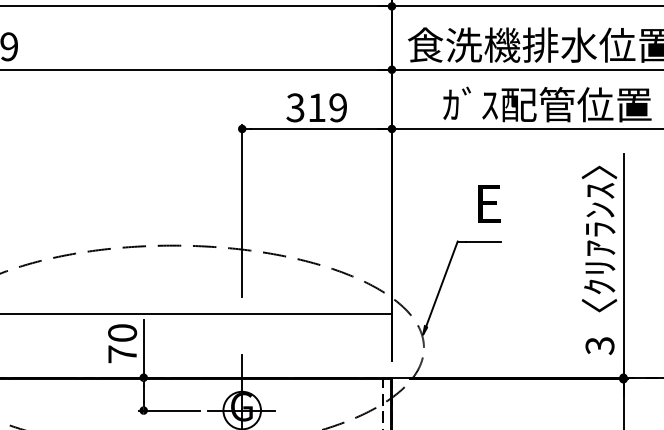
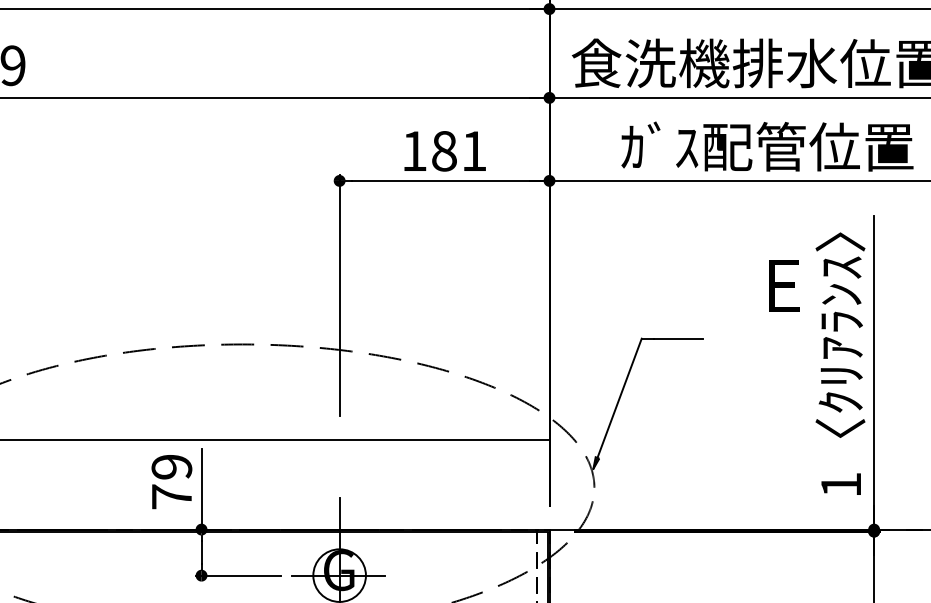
text: (316, 107) -> (443, 150), 319 -> 181
text: (489, 203) -> (784, 285), moved
text: (122, 332) -> (171, 466), 70 -> 79
text: (599, 346) -> (840, 485), 3 -> 1

